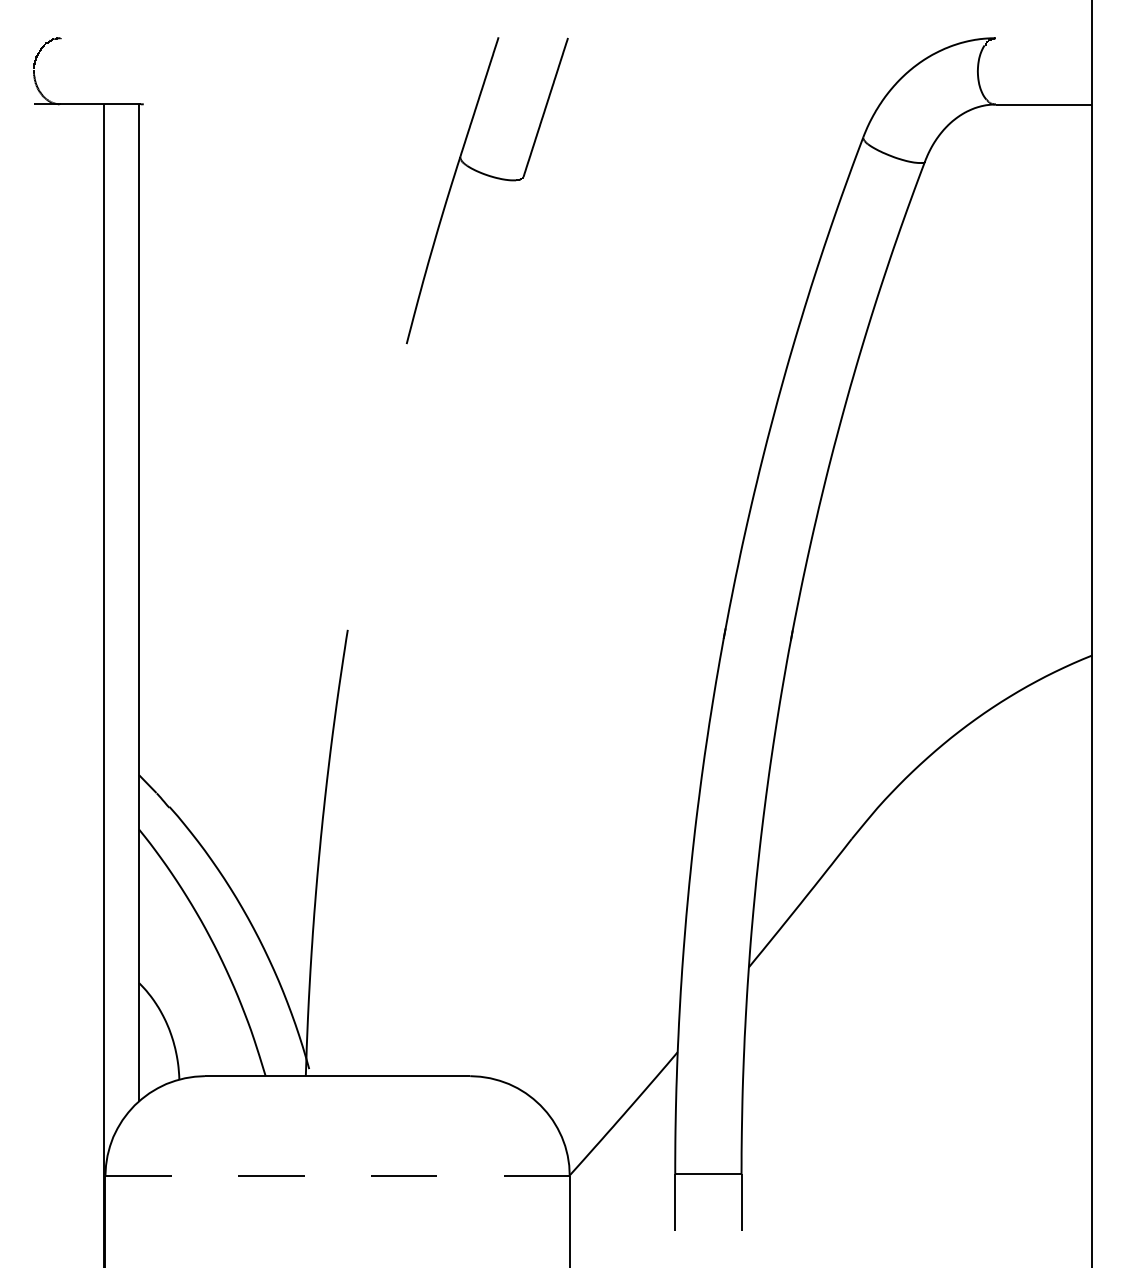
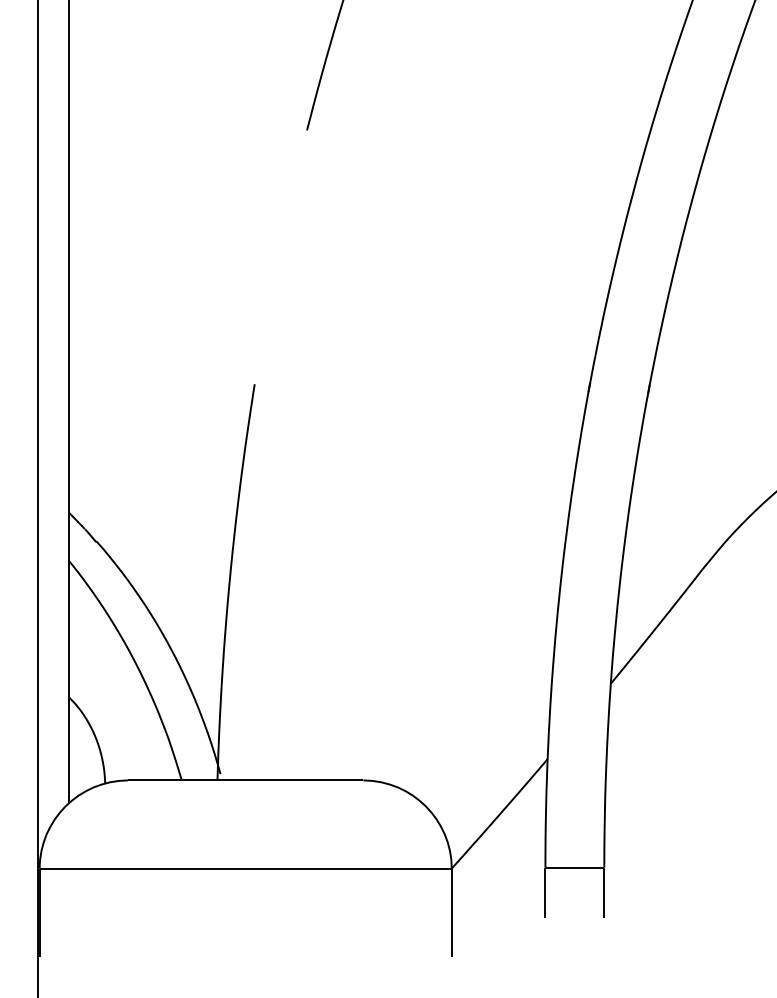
line: (338, 1175) -> (246, 868), dashed -> solid

